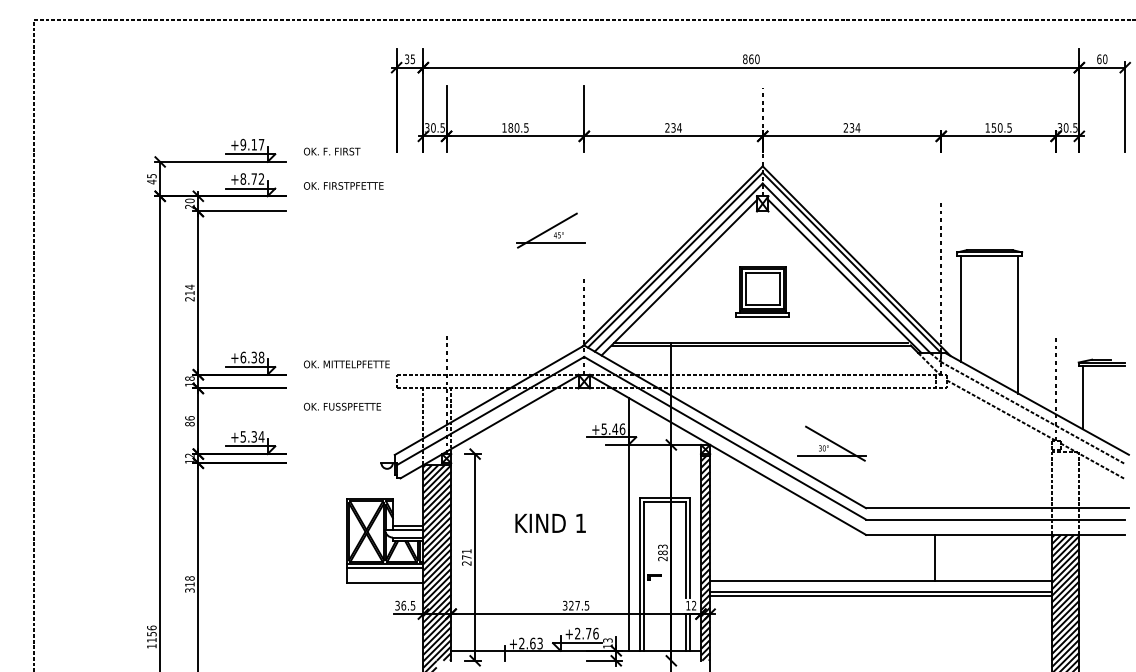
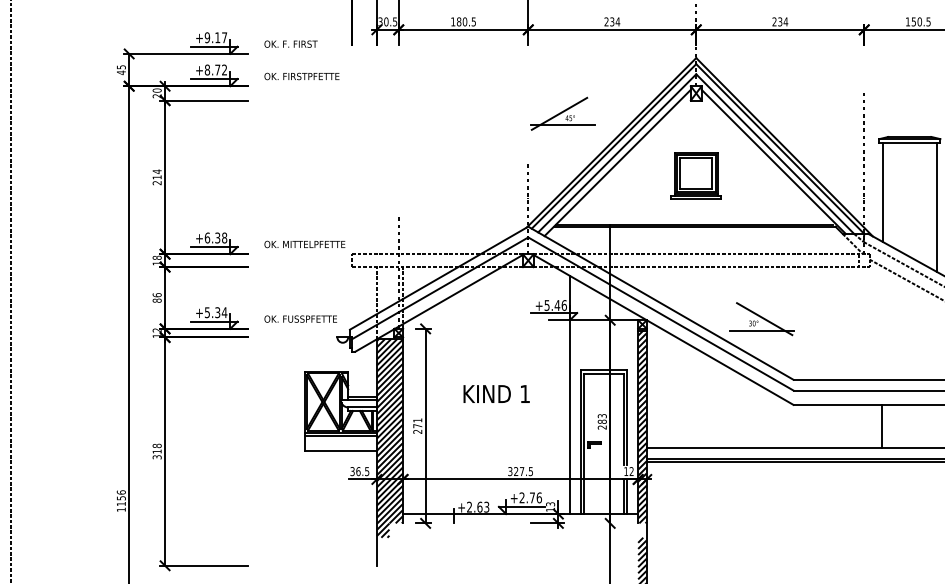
part: (550, 230) -> (562, 113), moved
text: (342, 406) -> (300, 318), moved
line: (934, 557) -> (881, 426), moved

